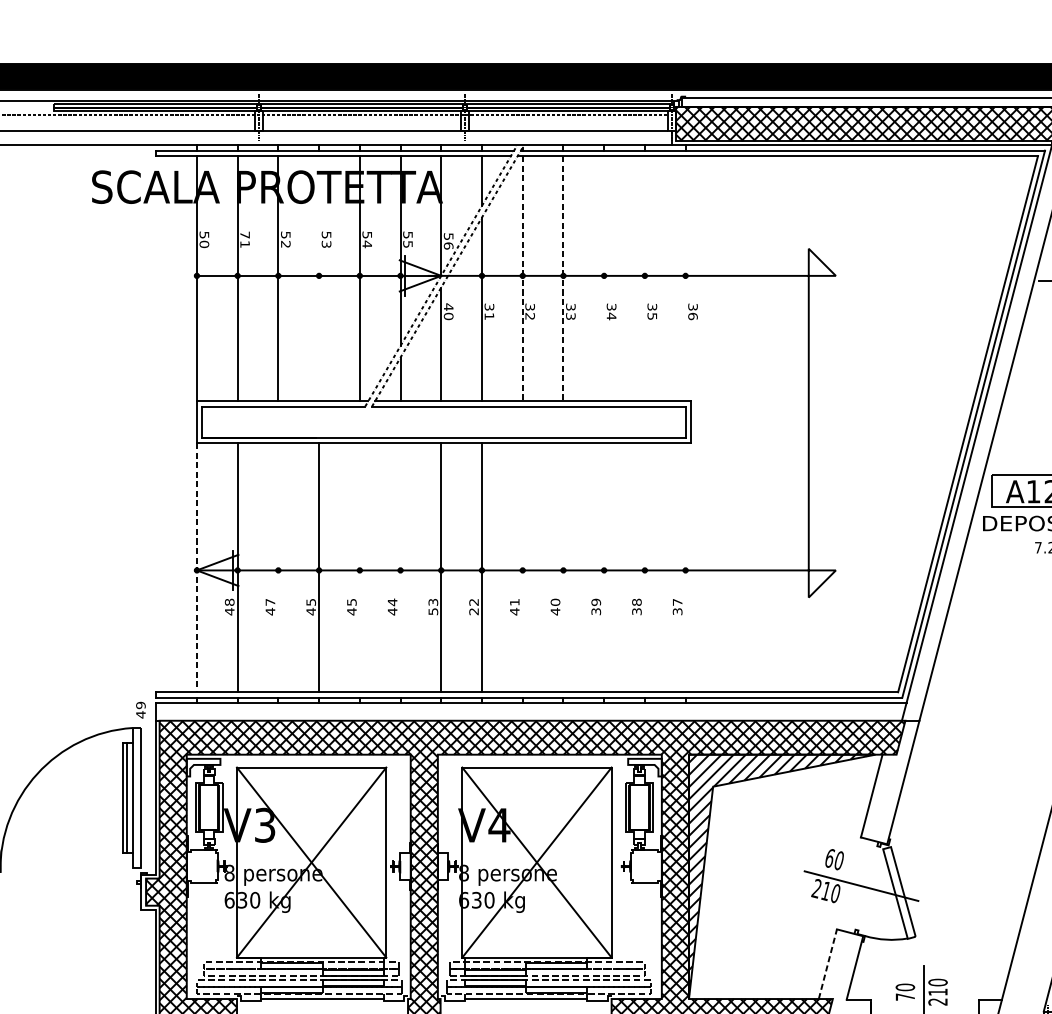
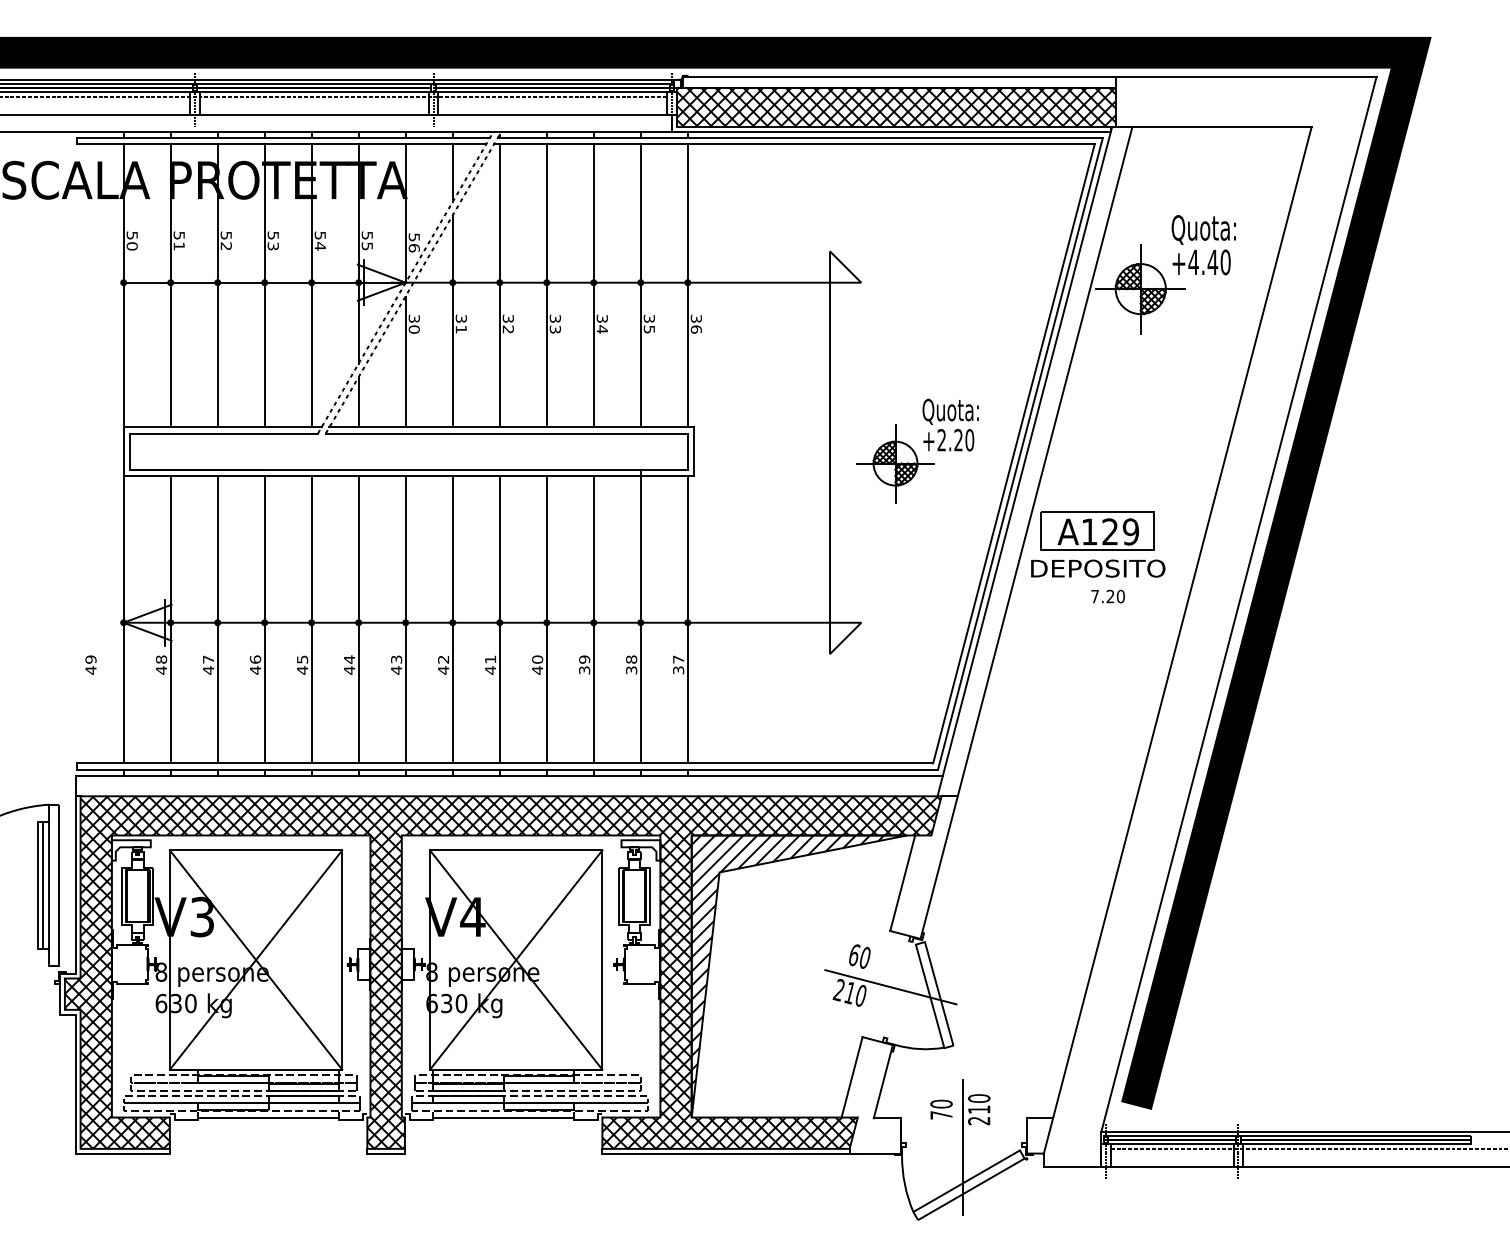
text: (244, 234) -> (178, 235), 71 -> 51
line: (318, 278) -> (264, 285), added
line: (603, 278) -> (593, 285), added
line: (644, 278) -> (640, 285), added
line: (685, 278) -> (687, 285), added
line: (522, 279) -> (499, 286), dashed -> solid
line: (563, 279) -> (546, 286), dashed -> solid
text: (447, 306) -> (413, 318), 40 -> 30
part: (884, 421) -> (917, 450), added
line: (644, 565) -> (640, 616), added
line: (196, 567) -> (123, 619), dashed -> solid
line: (278, 567) -> (217, 619), added
line: (359, 567) -> (311, 619), added
line: (400, 567) -> (358, 619), added
line: (522, 567) -> (499, 619), added
line: (563, 567) -> (546, 619), added
line: (603, 567) -> (593, 619), added
line: (685, 567) -> (687, 619), added
text: (311, 602) -> (255, 659), 45 -> 46
text: (433, 611) -> (396, 670), 53 -> 43
text: (473, 611) -> (443, 670), 22 -> 42
text: (140, 709) -> (90, 664), moved
line: (828, 964) -> (852, 1077), dashed -> solid

